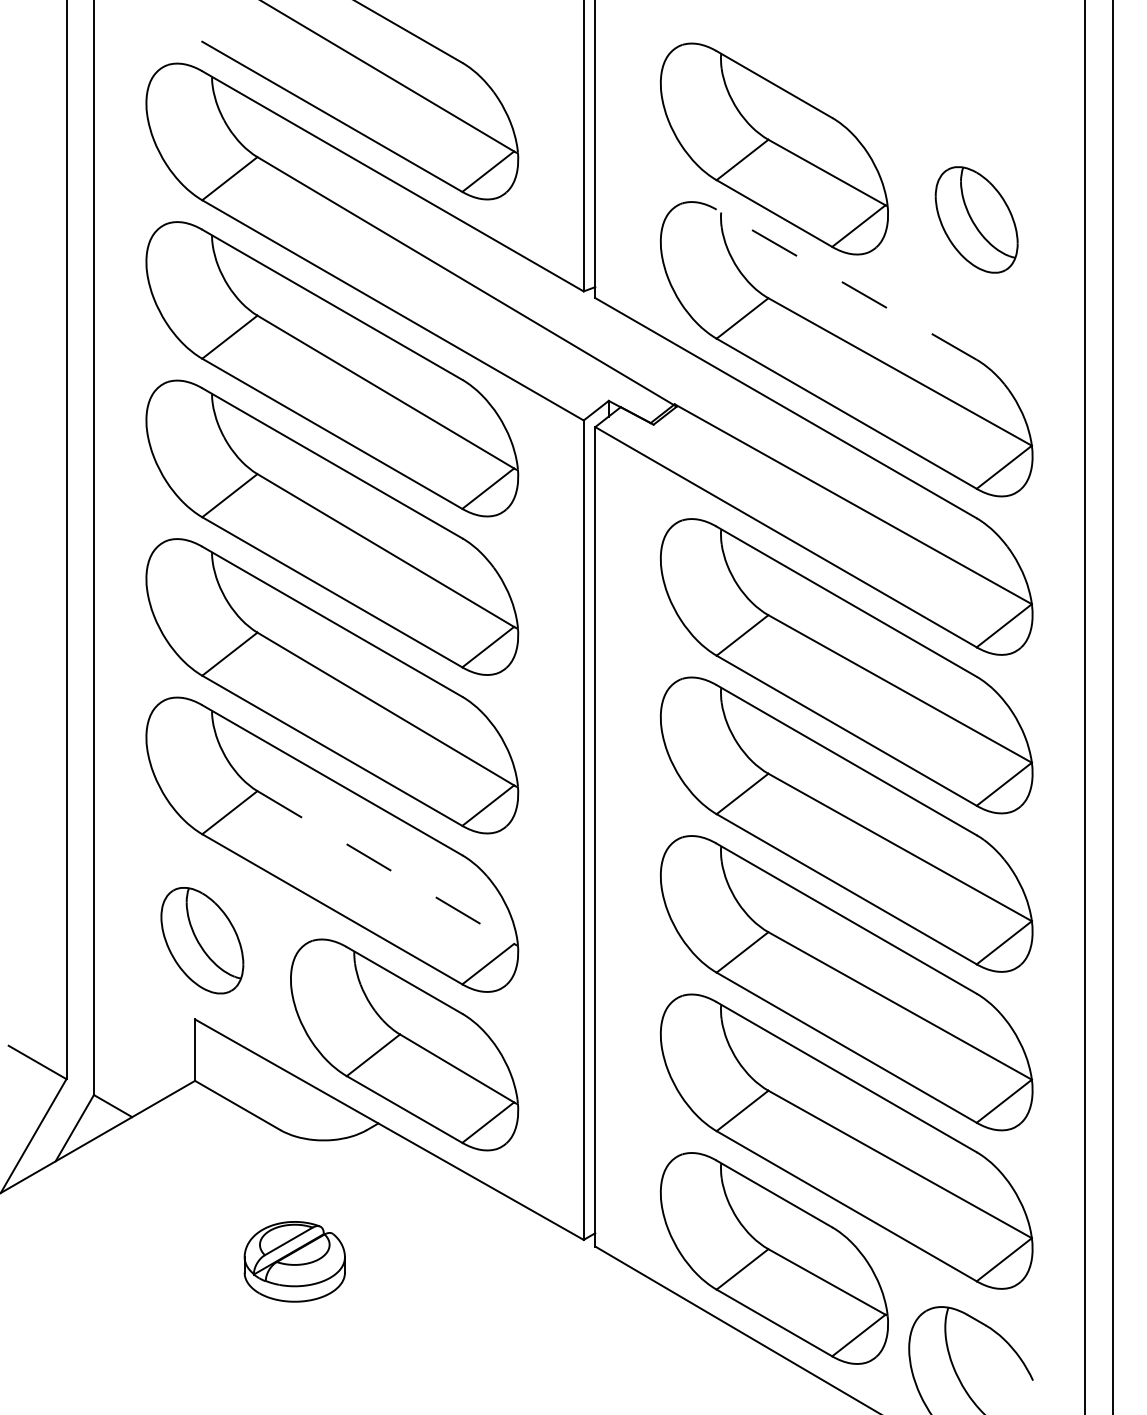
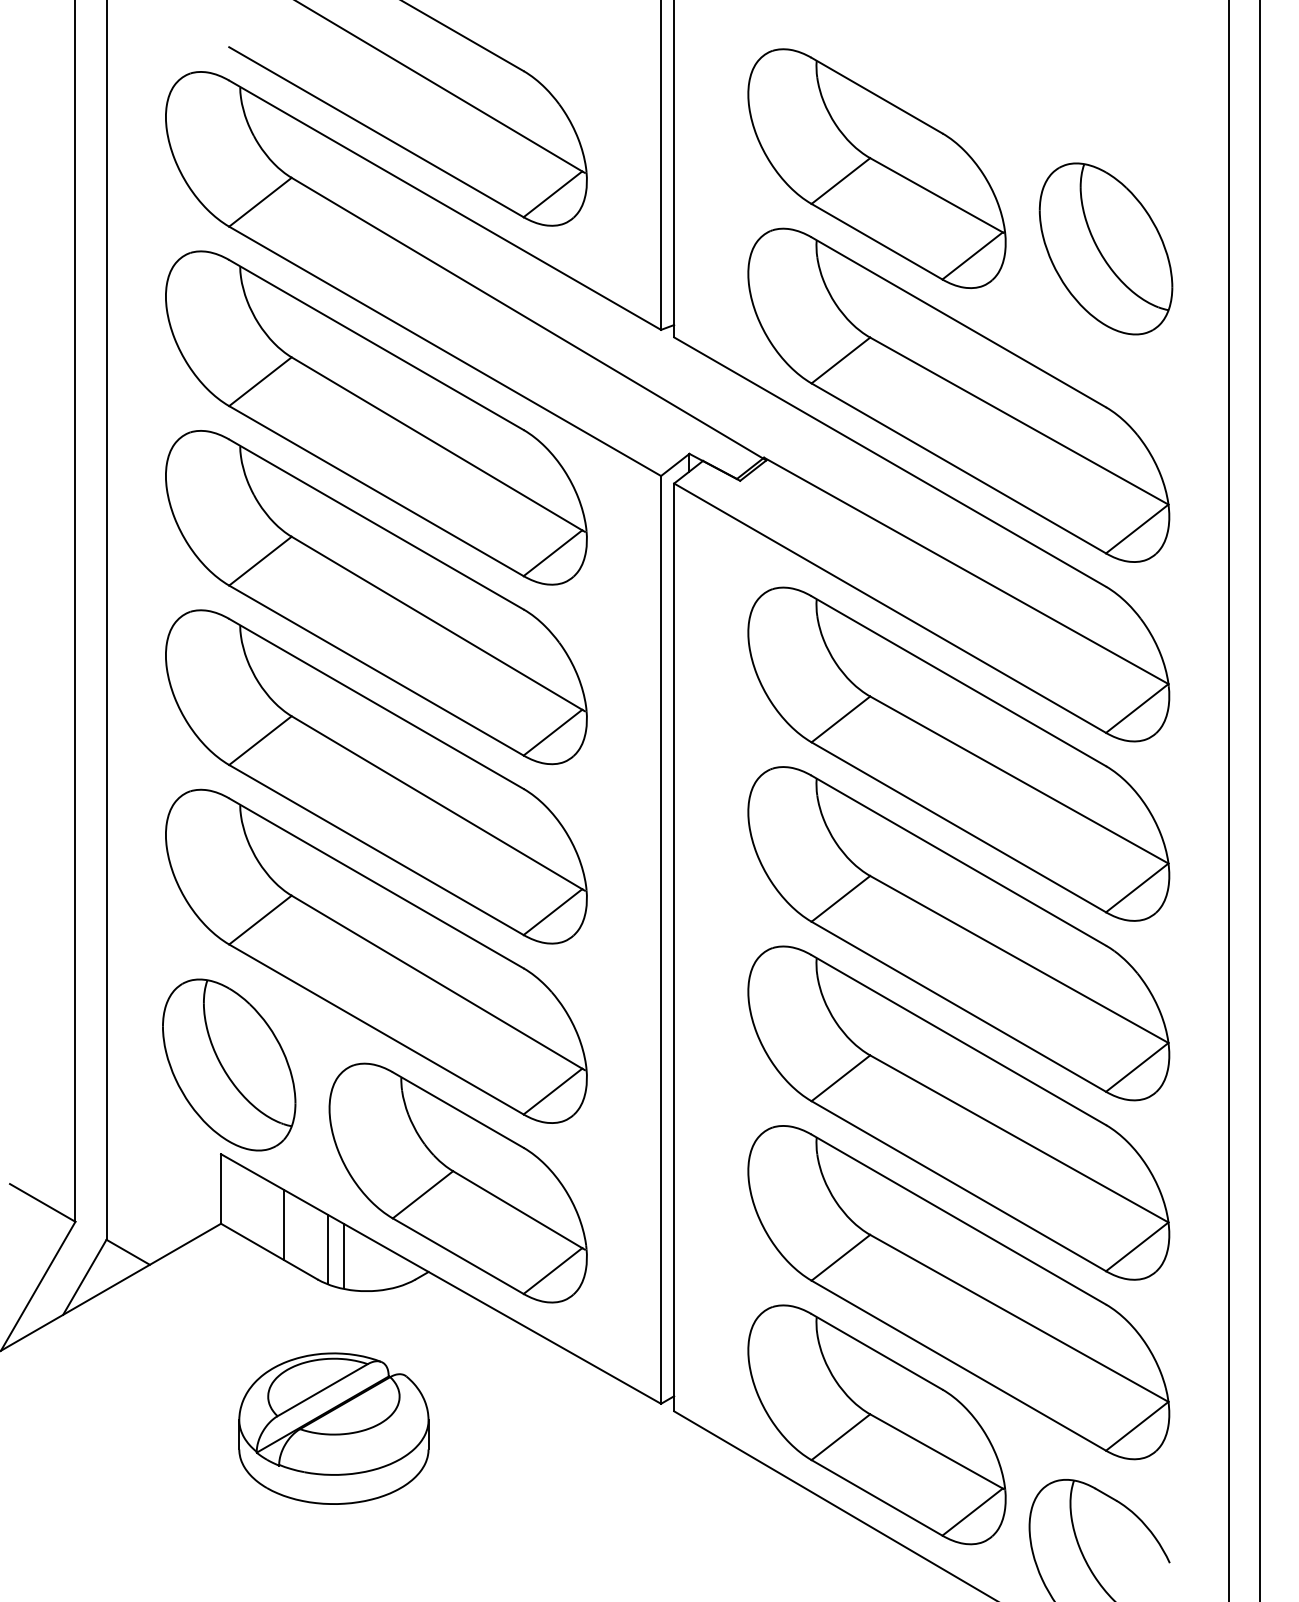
part: (976, 219) -> (1105, 248), size x1.43
line: (846, 284) -> (958, 322), dashed -> solid
line: (386, 867) -> (437, 982), dashed -> solid
part: (202, 940) -> (229, 1064), size x1.43
line: (250, 1081) -> (283, 1224), added
line: (289, 1102) -> (327, 1248), added
line: (304, 1108) -> (344, 1255), added
part: (294, 1261) -> (333, 1428), size x1.67

